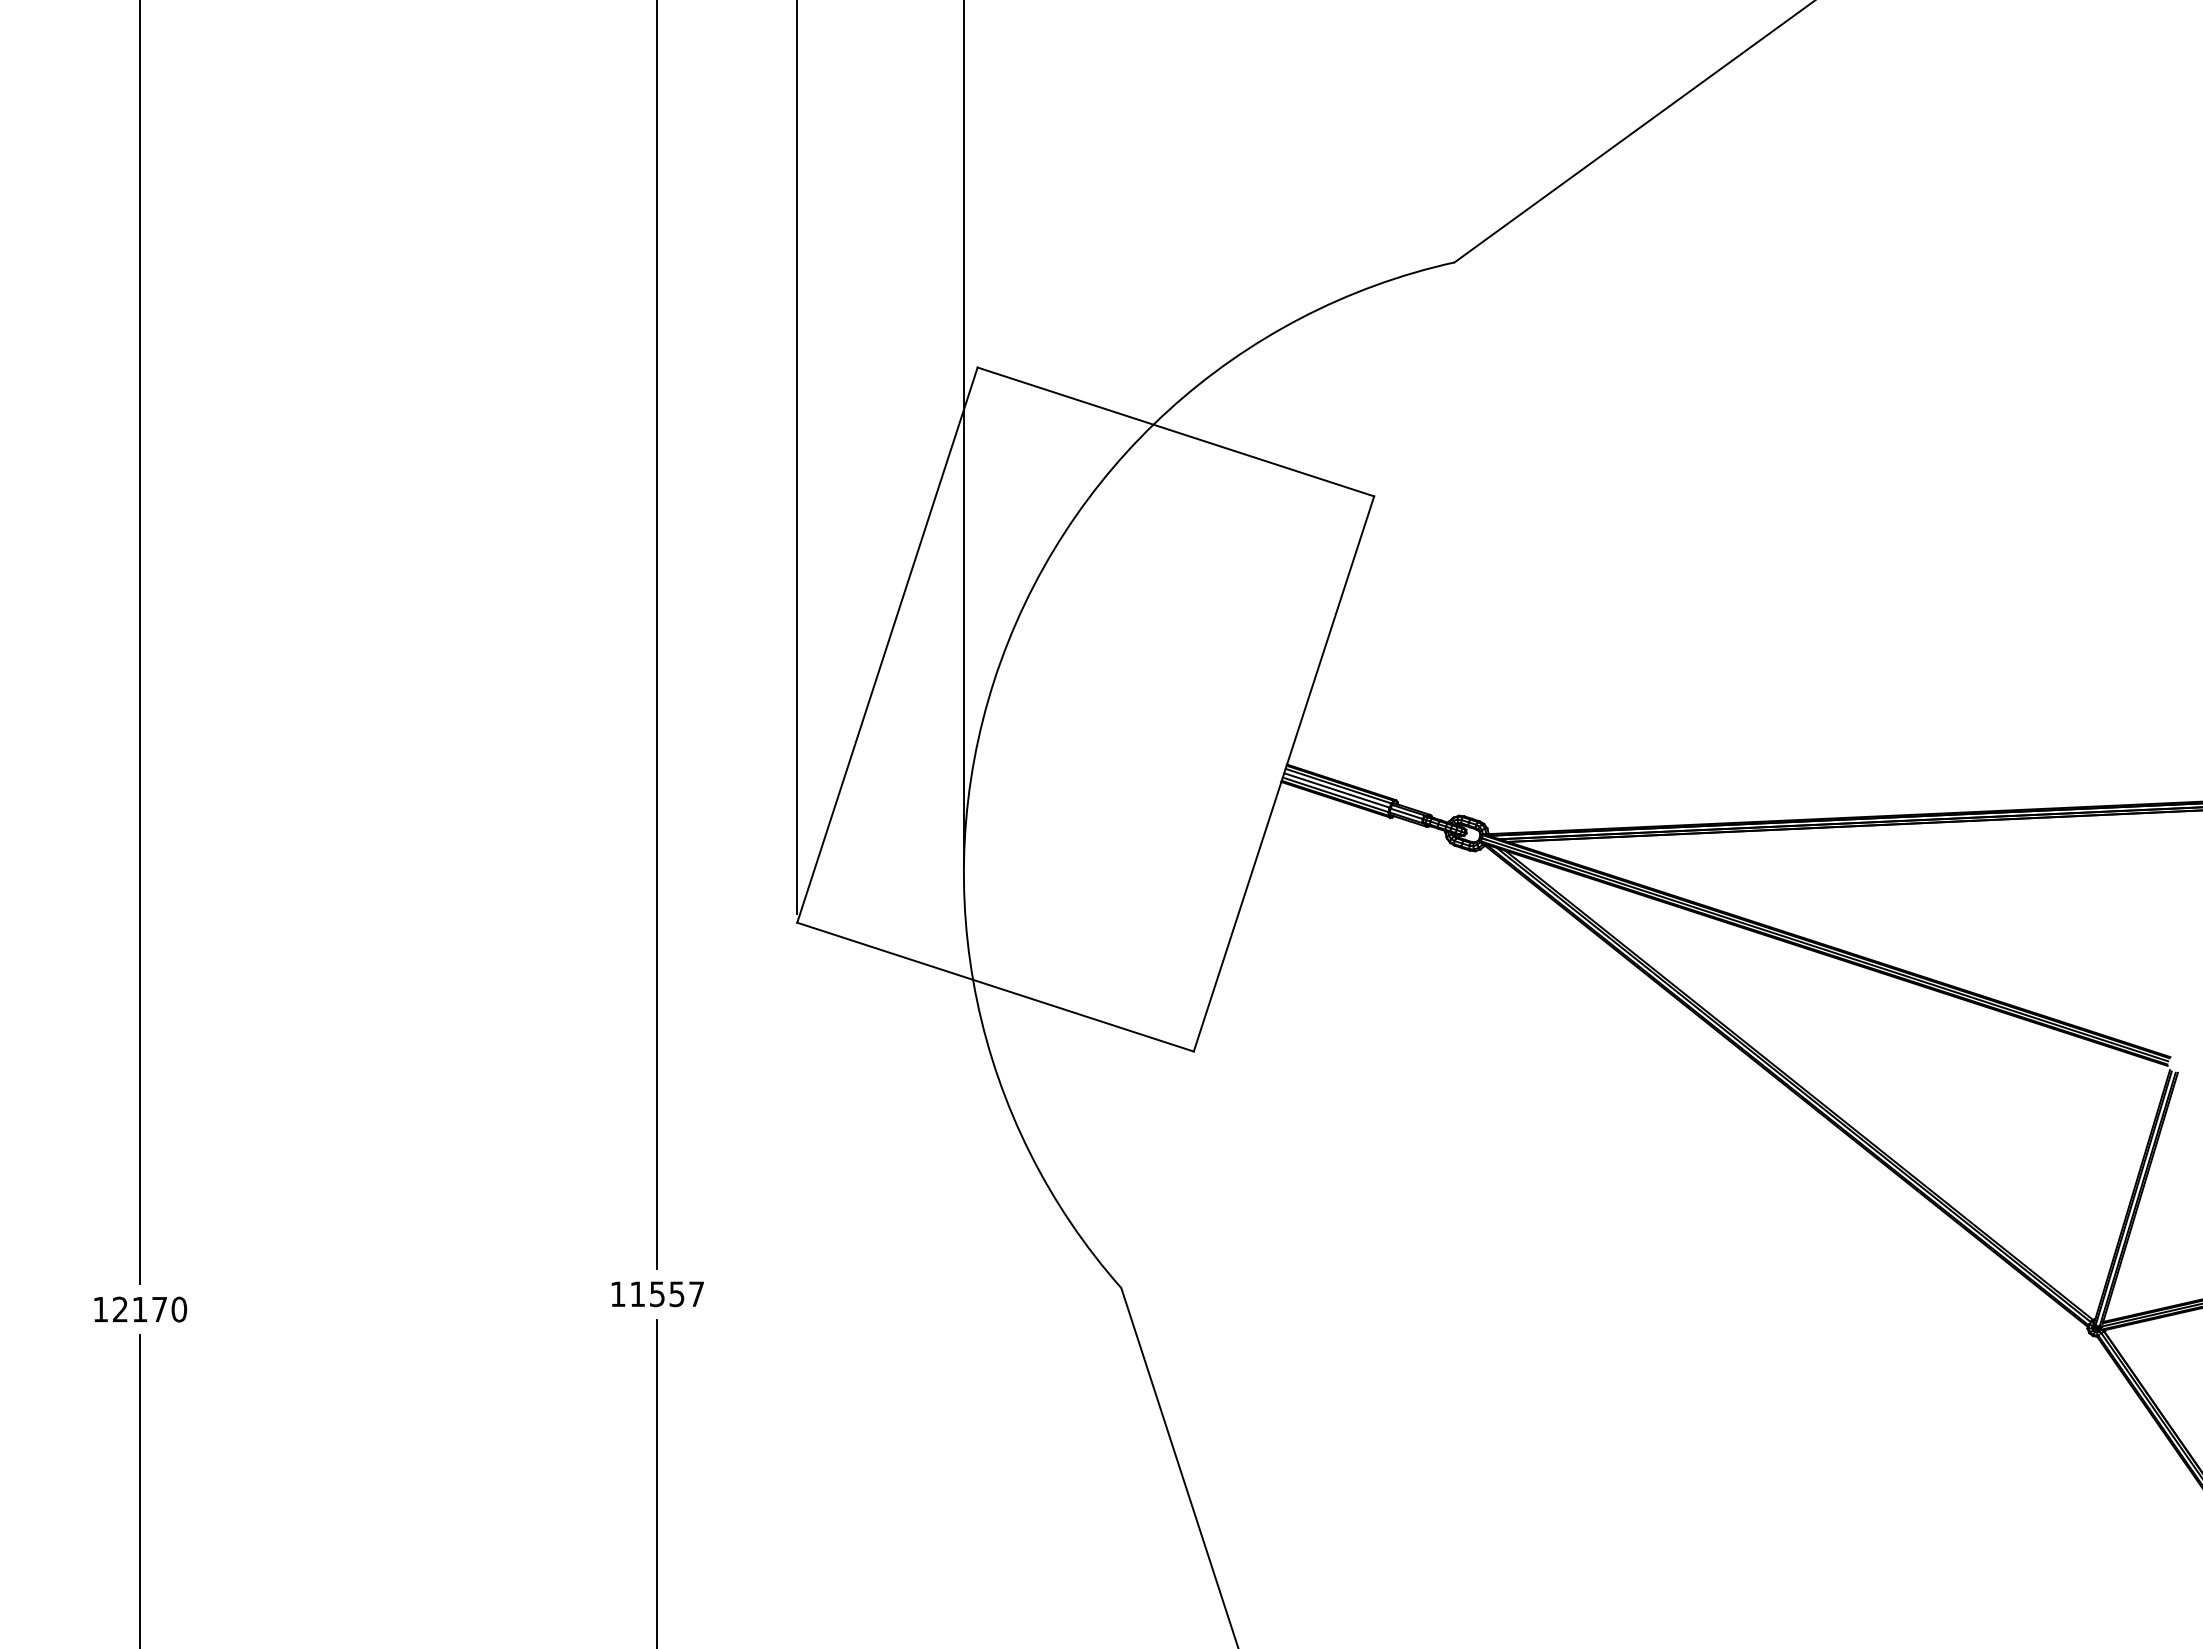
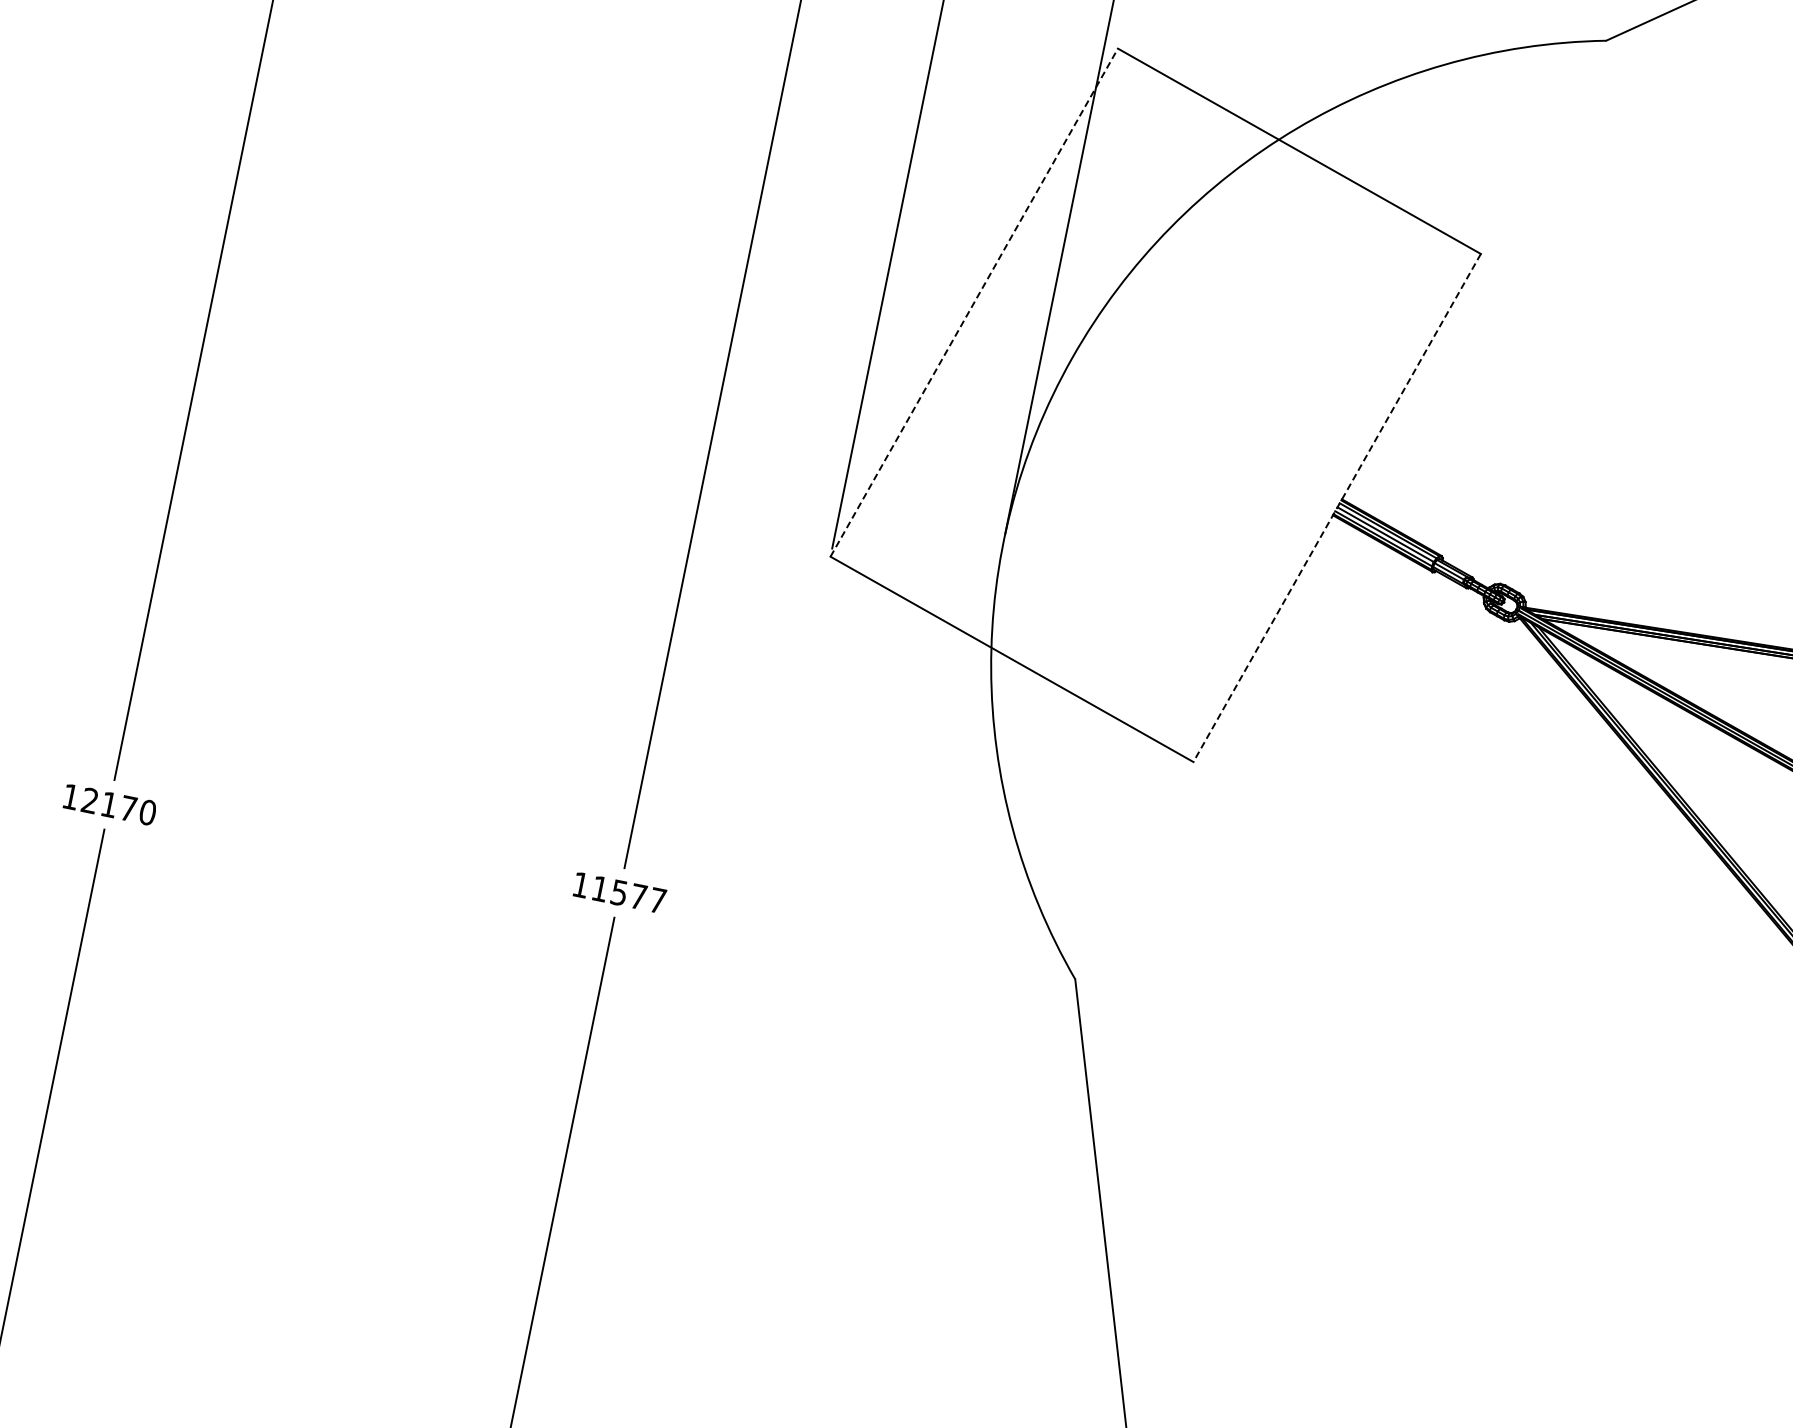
line: (887, 645) -> (974, 303), solid -> dashed
line: (1284, 773) -> (1337, 507), solid -> dashed
text: (676, 1294) -> (638, 896), 11557 -> 11577

